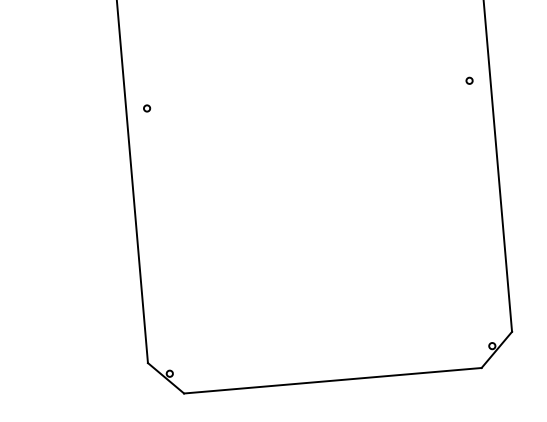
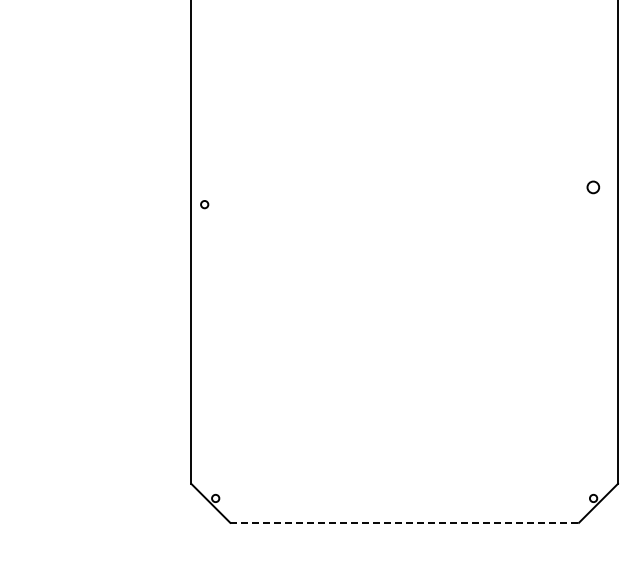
circle: (469, 80) -> (593, 187), size x1.6
circle: (146, 108) -> (204, 204), moved
line: (333, 380) -> (405, 522), solid -> dashed

